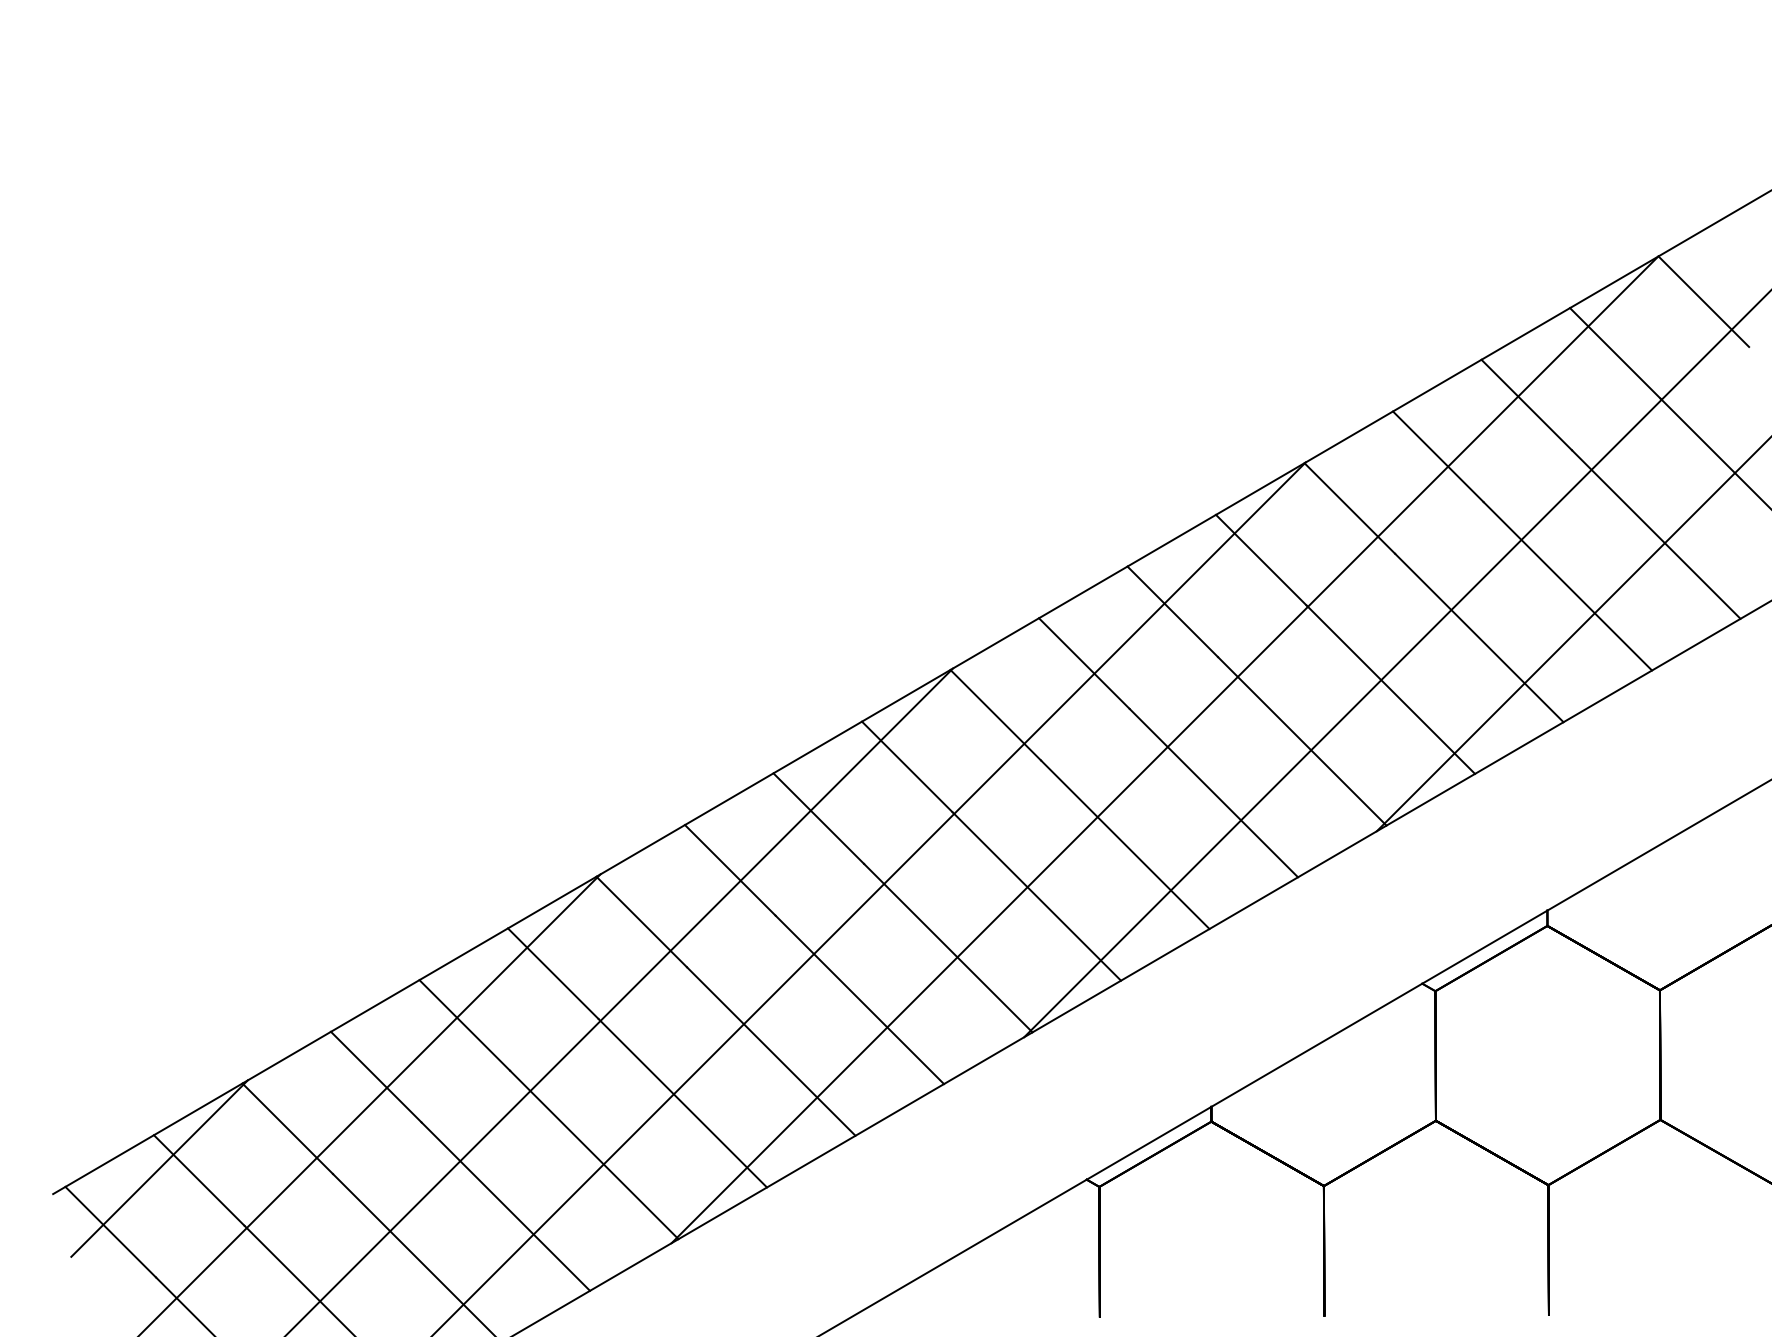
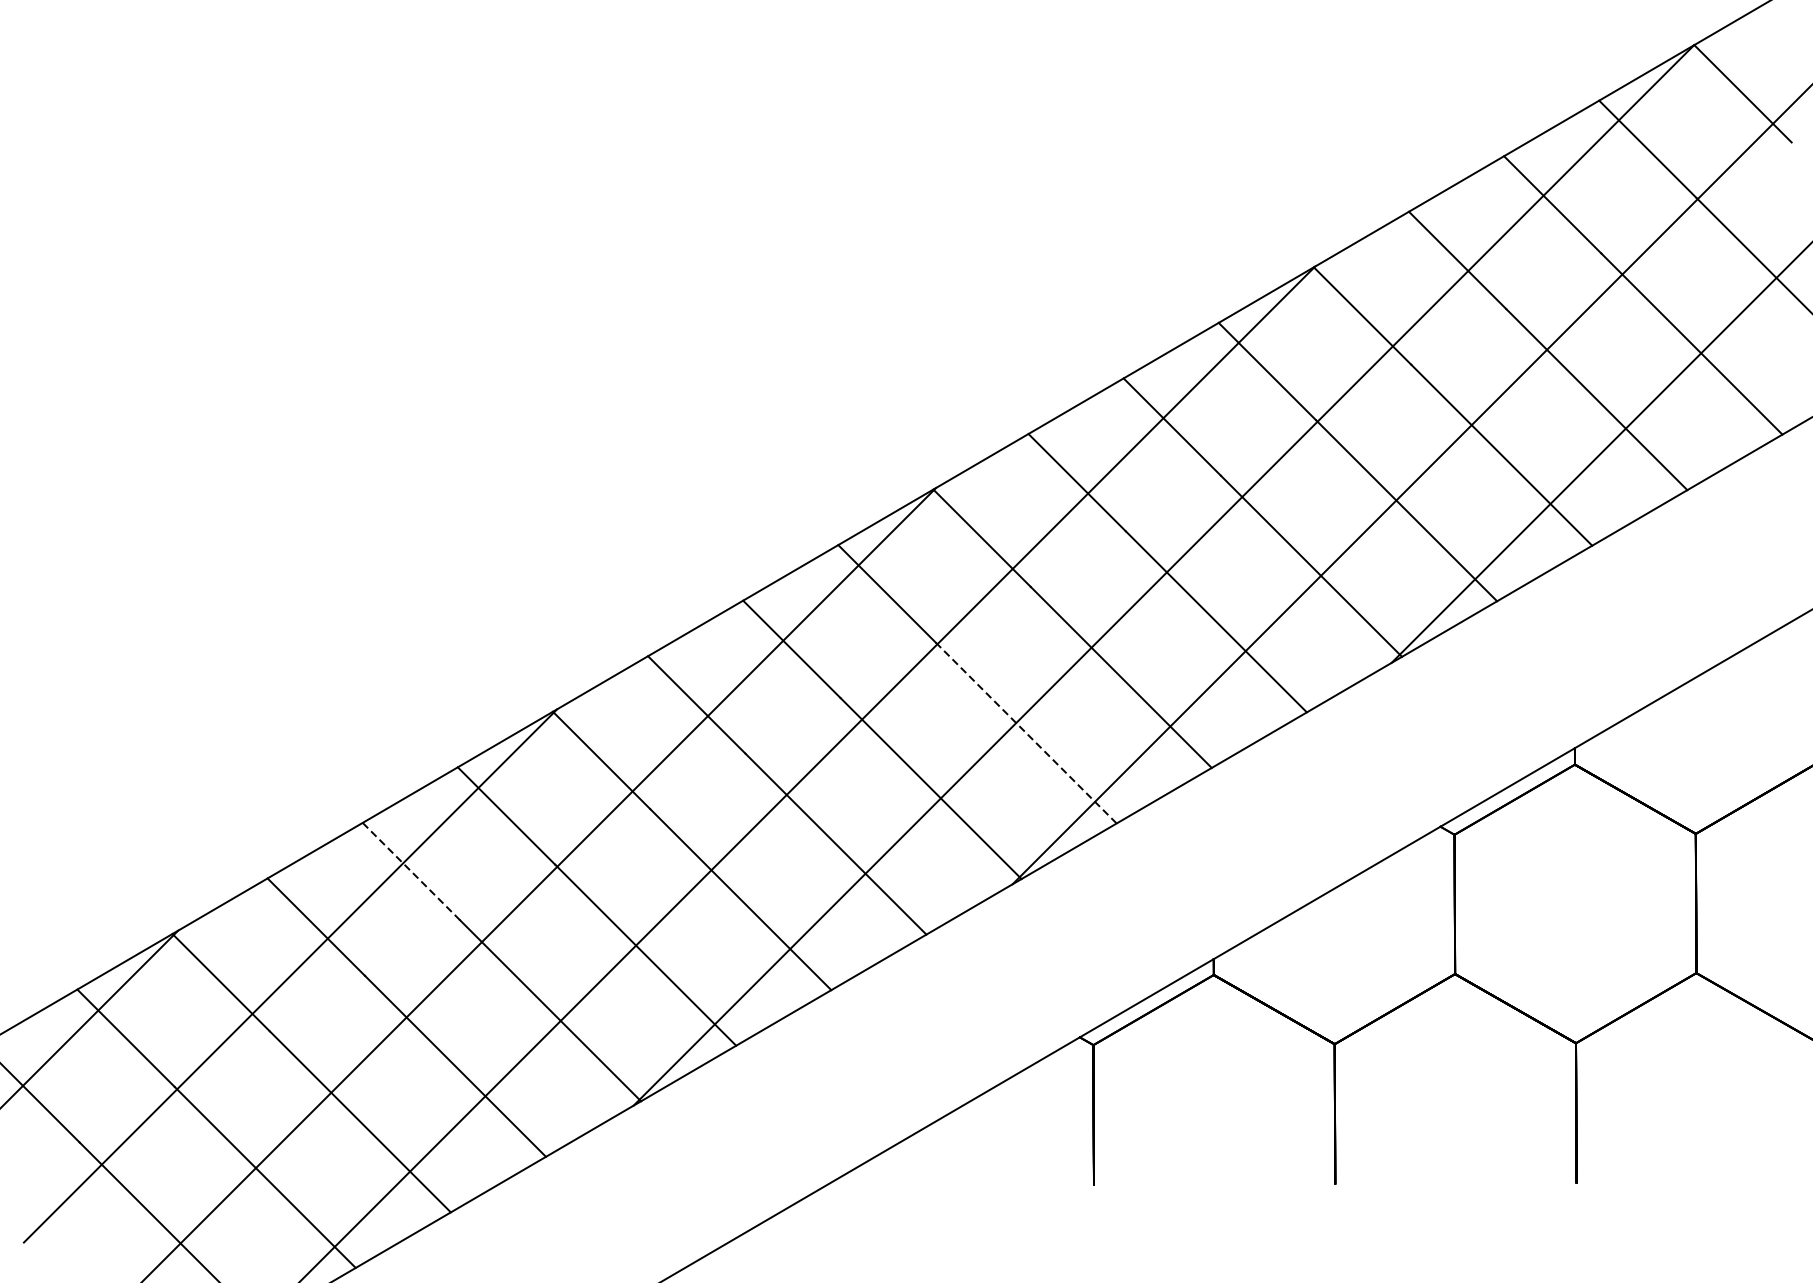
line: (1036, 896) -> (1025, 733), solid -> dashed
line: (464, 1025) -> (411, 871), solid -> dashed

